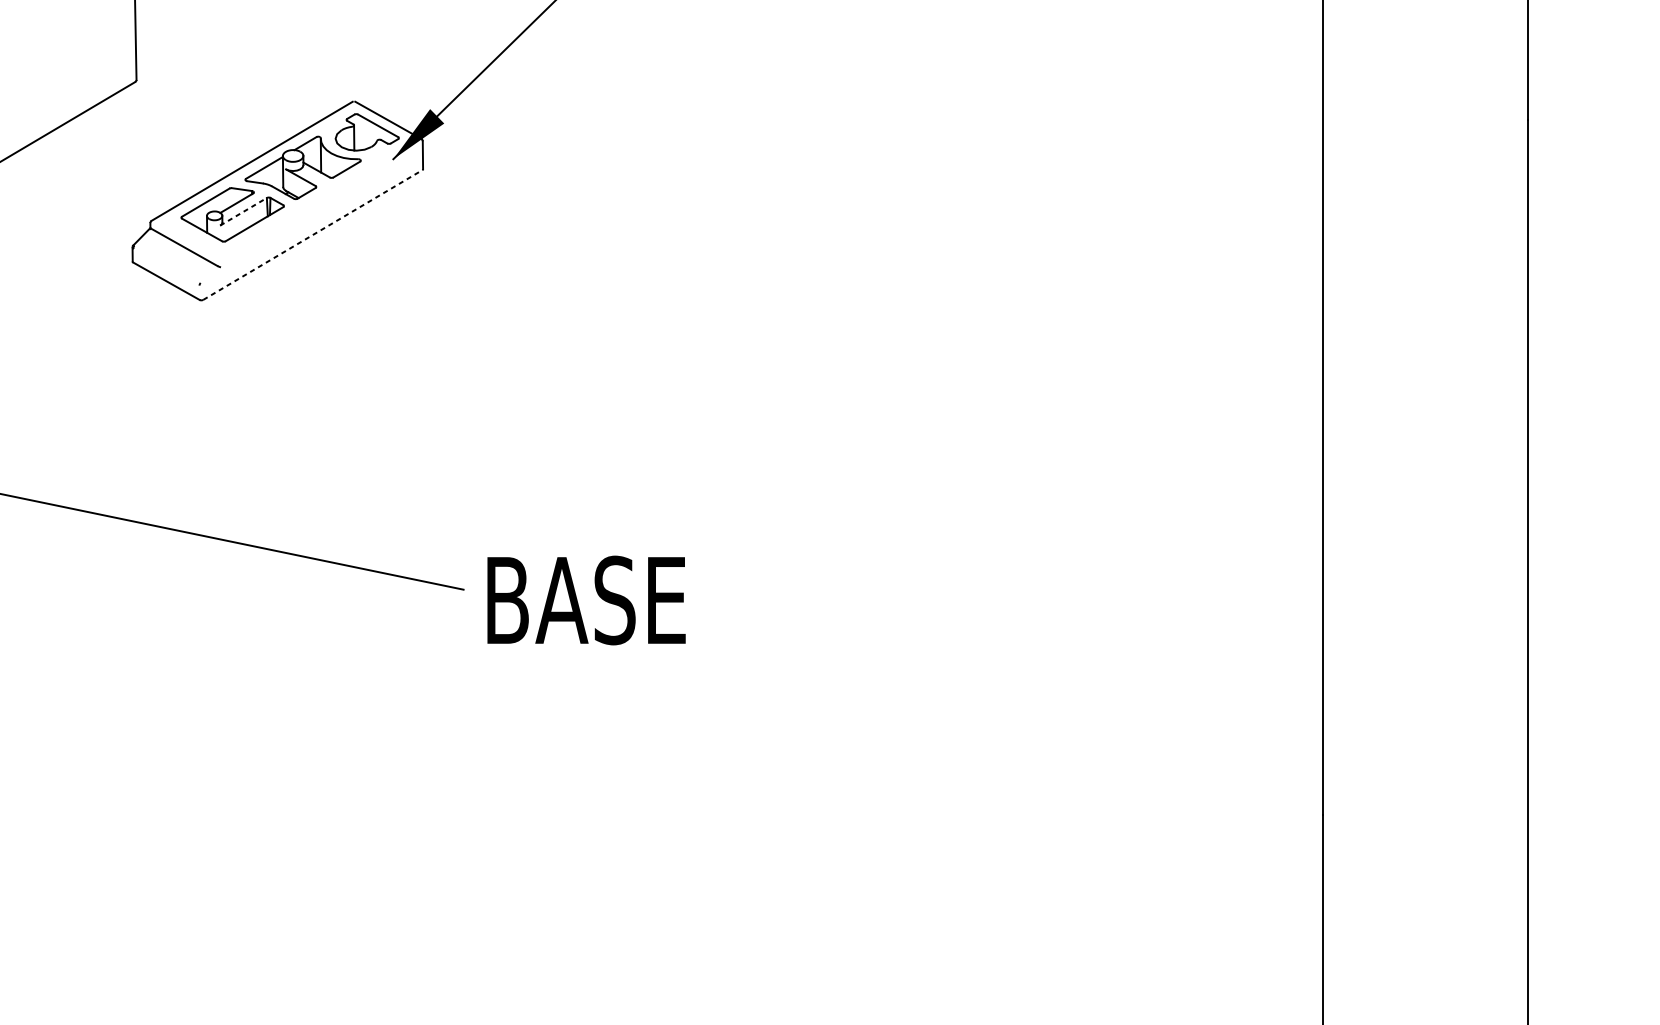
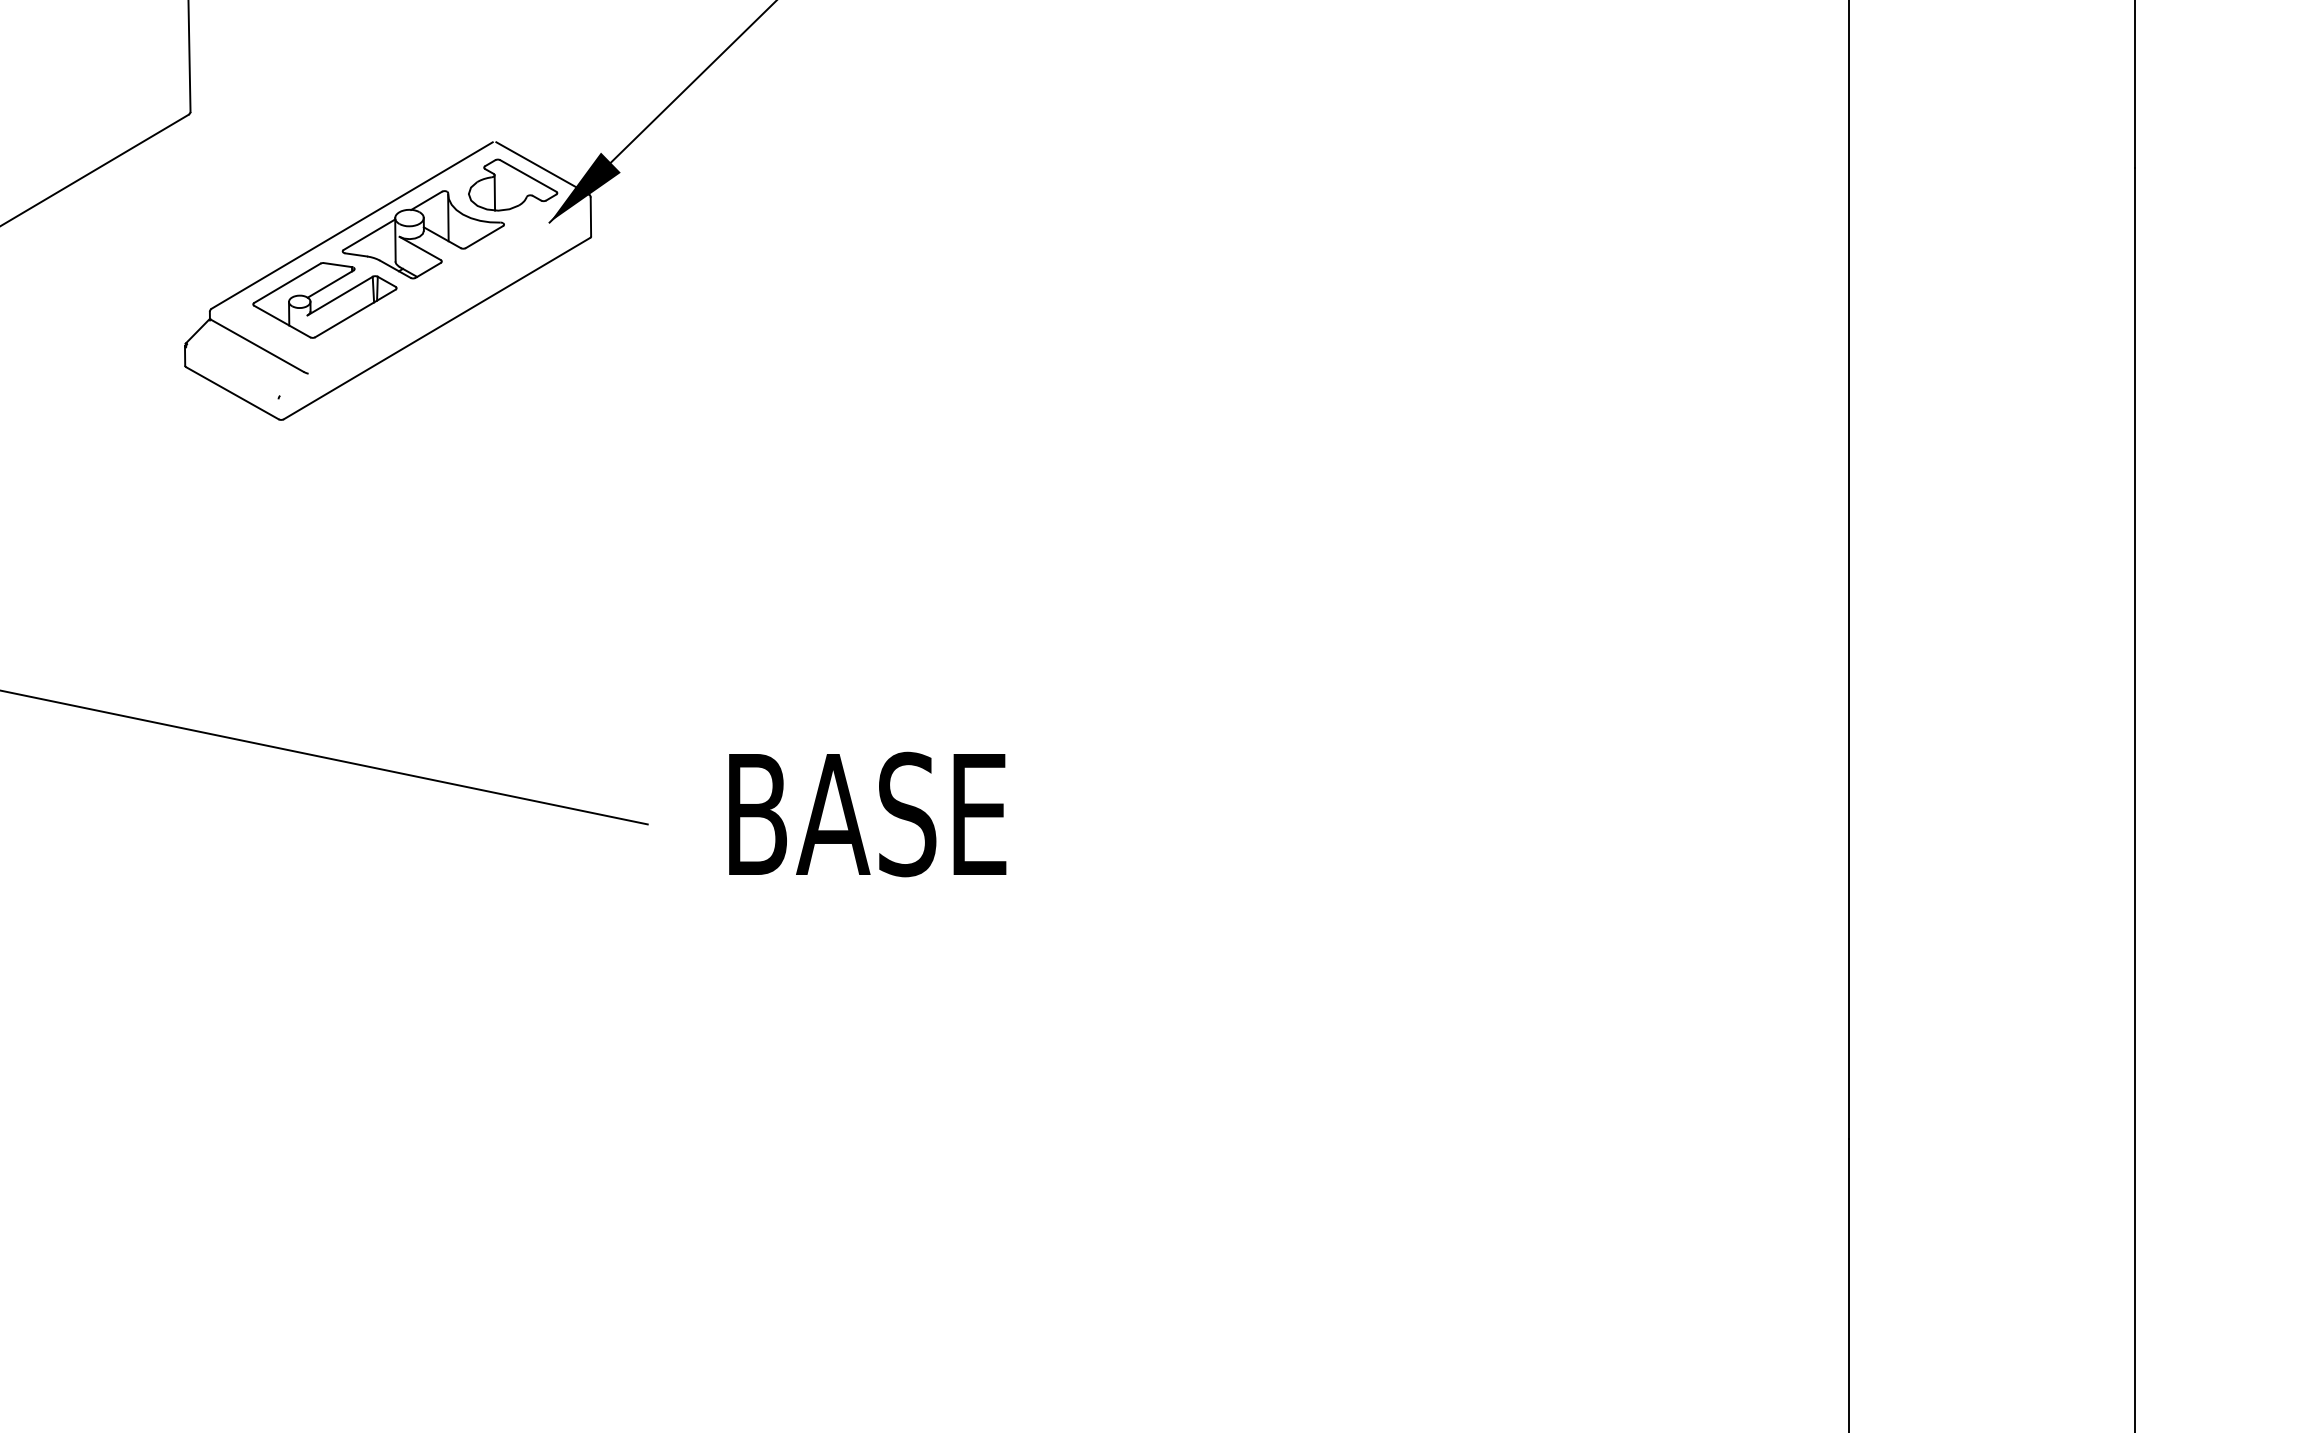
line: (243, 212) -> (340, 296), dashed -> solid
line: (312, 234) -> (436, 328), dashed -> solid
text: (586, 600) -> (867, 814), moved

